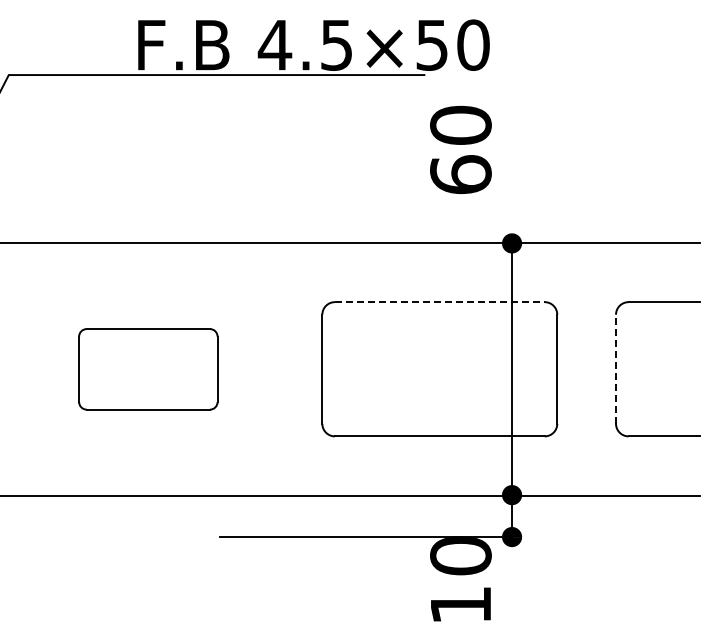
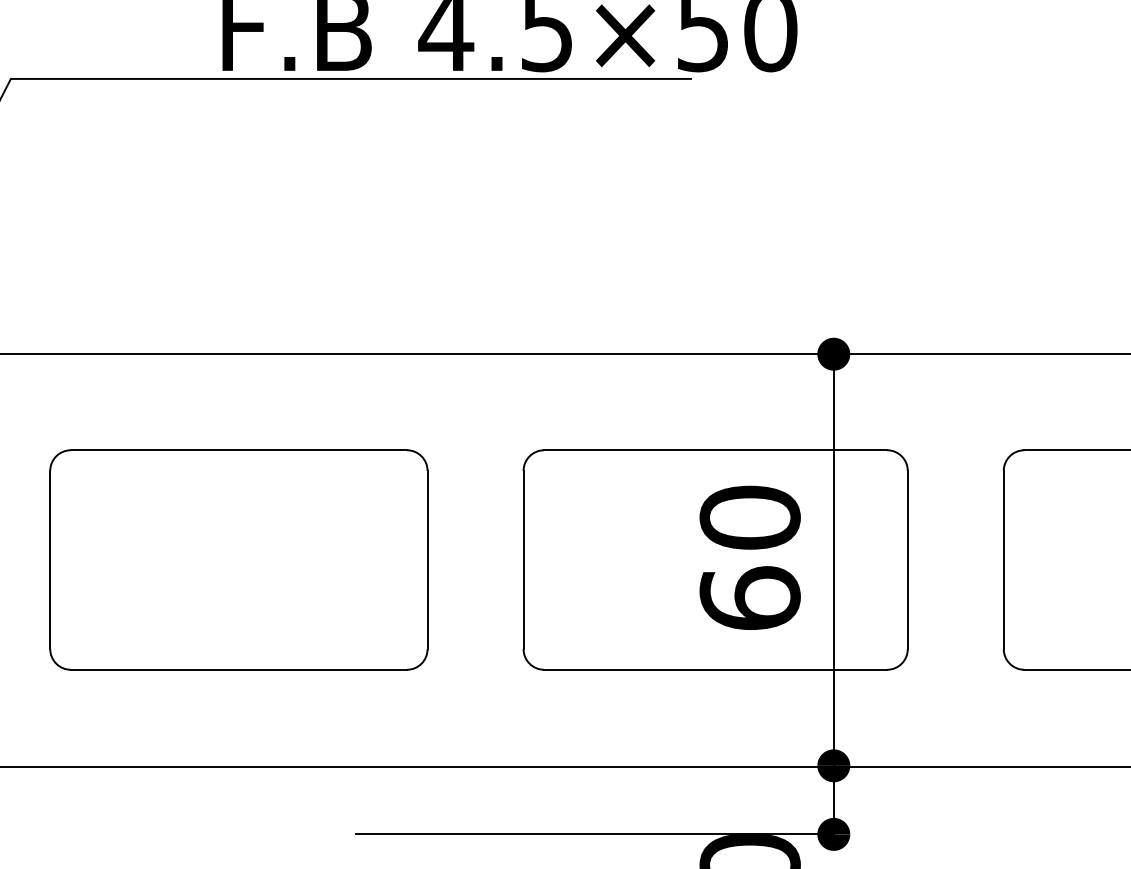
text: (460, 149) -> (749, 557), moved
line: (439, 302) -> (715, 450), dashed -> solid
part: (148, 369) -> (239, 560), size x1.67
line: (616, 369) -> (1004, 560), dashed -> solid

